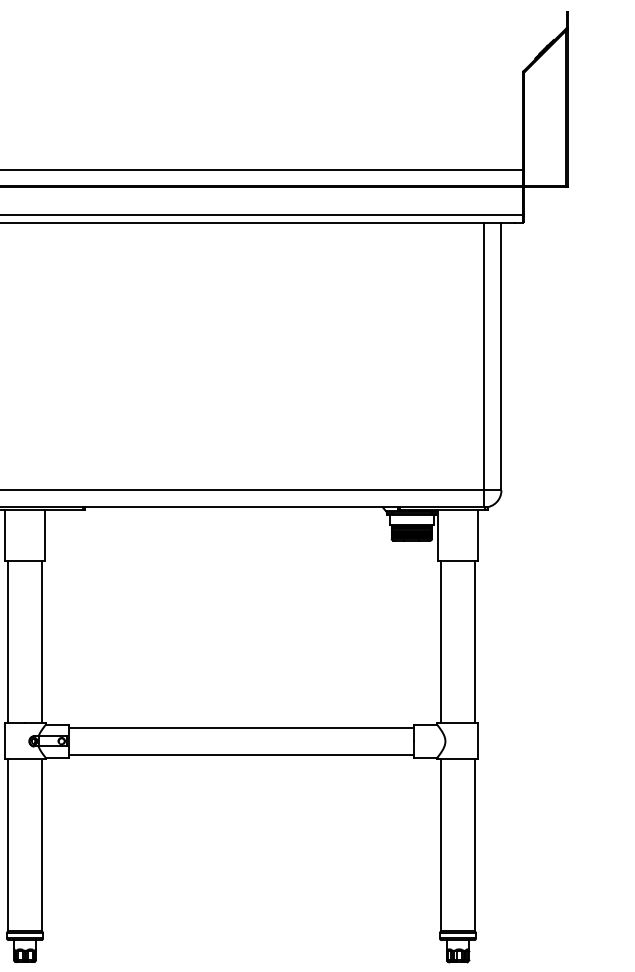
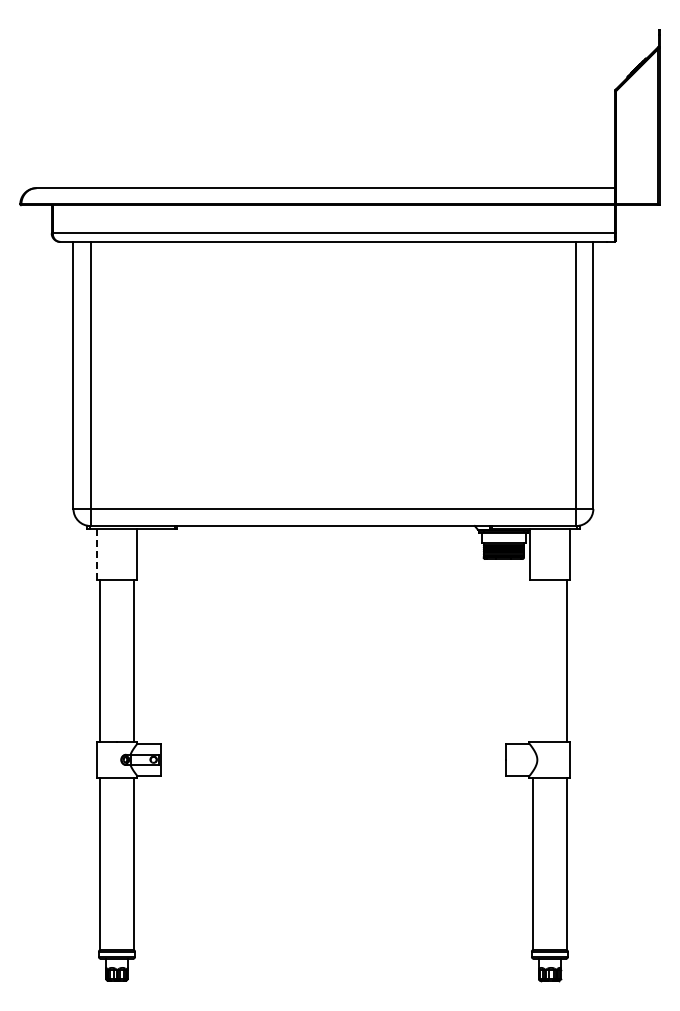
line: (4, 535) -> (96, 554), solid -> dashed
line: (440, 641) -> (532, 660), removed
line: (241, 727) -> (333, 746), removed
line: (241, 754) -> (333, 773), removed

